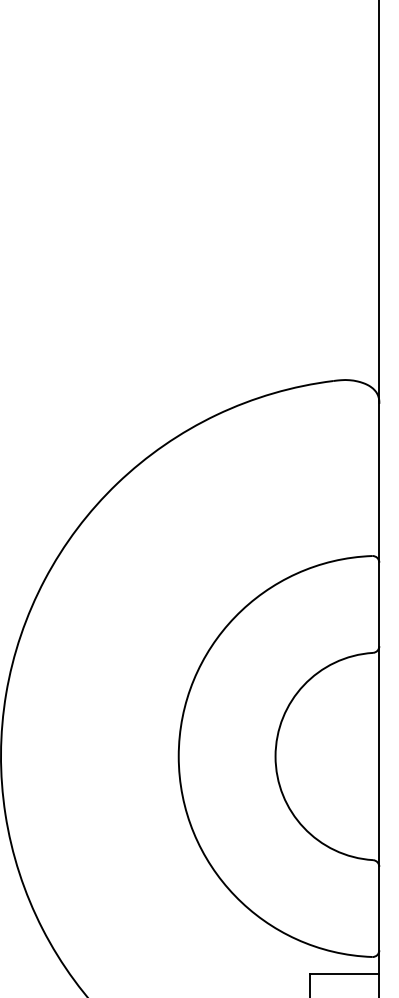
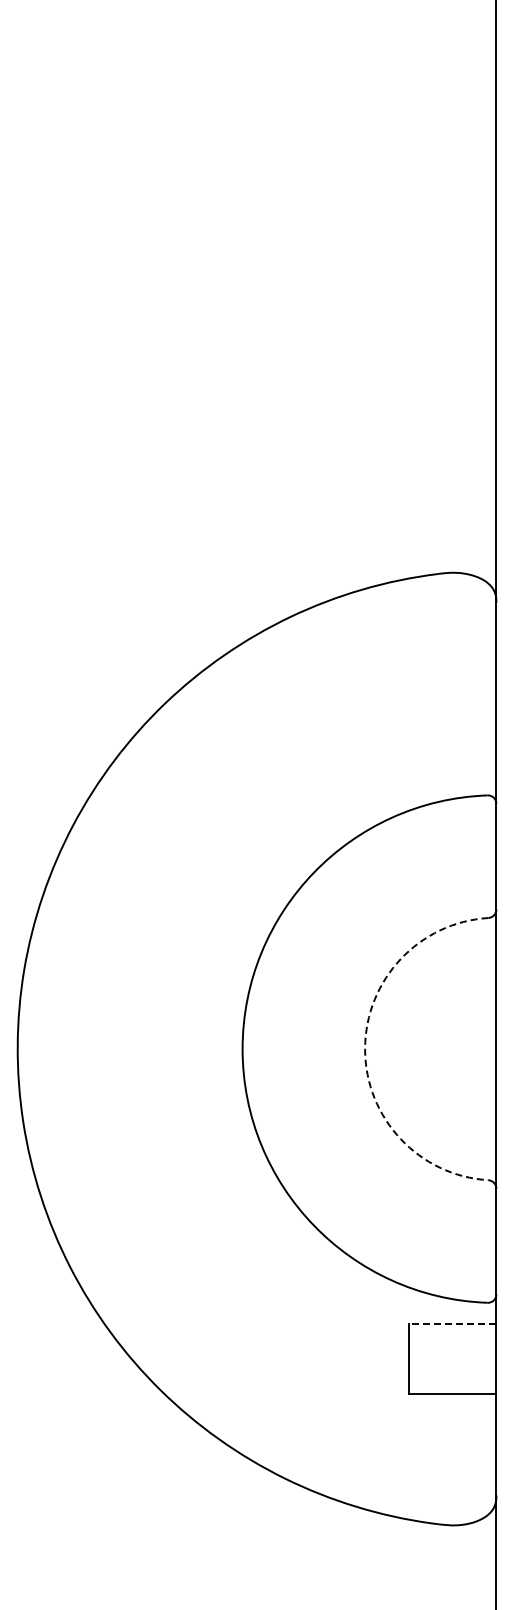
arc: (275, 756) -> (365, 1049), solid -> dashed
line: (344, 973) -> (452, 1323), solid -> dashed

